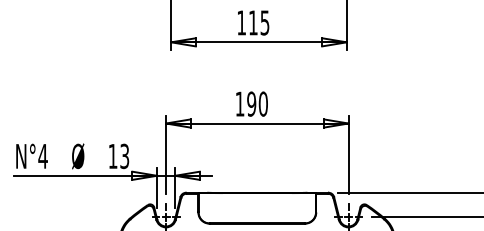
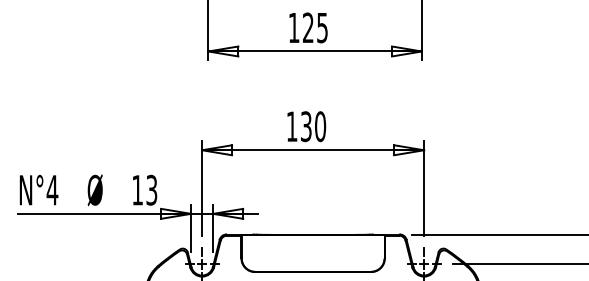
text: (253, 22) -> (308, 27), 115 -> 125
text: (251, 103) -> (305, 126), 190 -> 130

